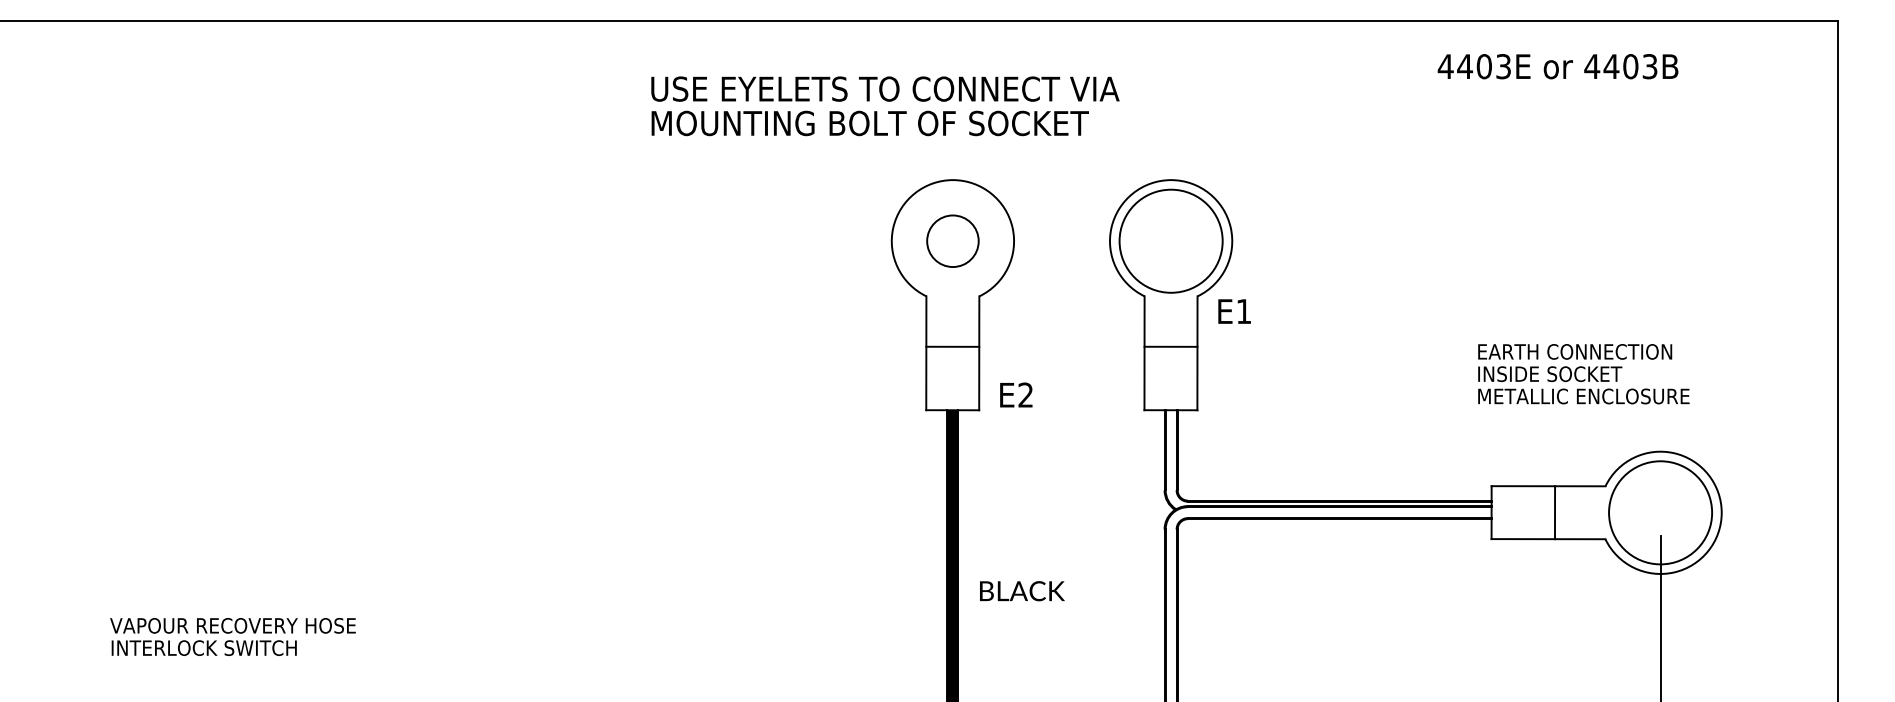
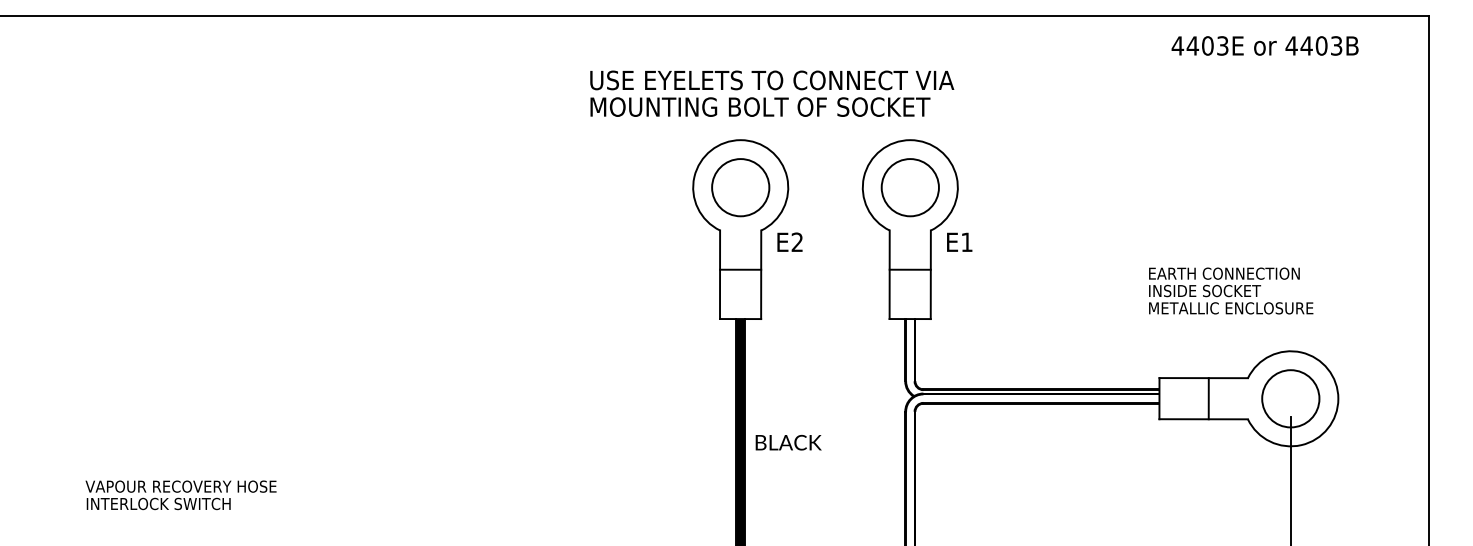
text: (1557, 66) -> (1264, 45), moved
text: (885, 105) -> (772, 93), moved
circle: (952, 241) -> (740, 187), size x1.43
circle: (1170, 241) -> (909, 187), size x0.71
text: (1015, 394) -> (789, 241), moved
circle: (1660, 512) -> (1290, 398), size x0.71
text: (1022, 590) -> (788, 442), moved

